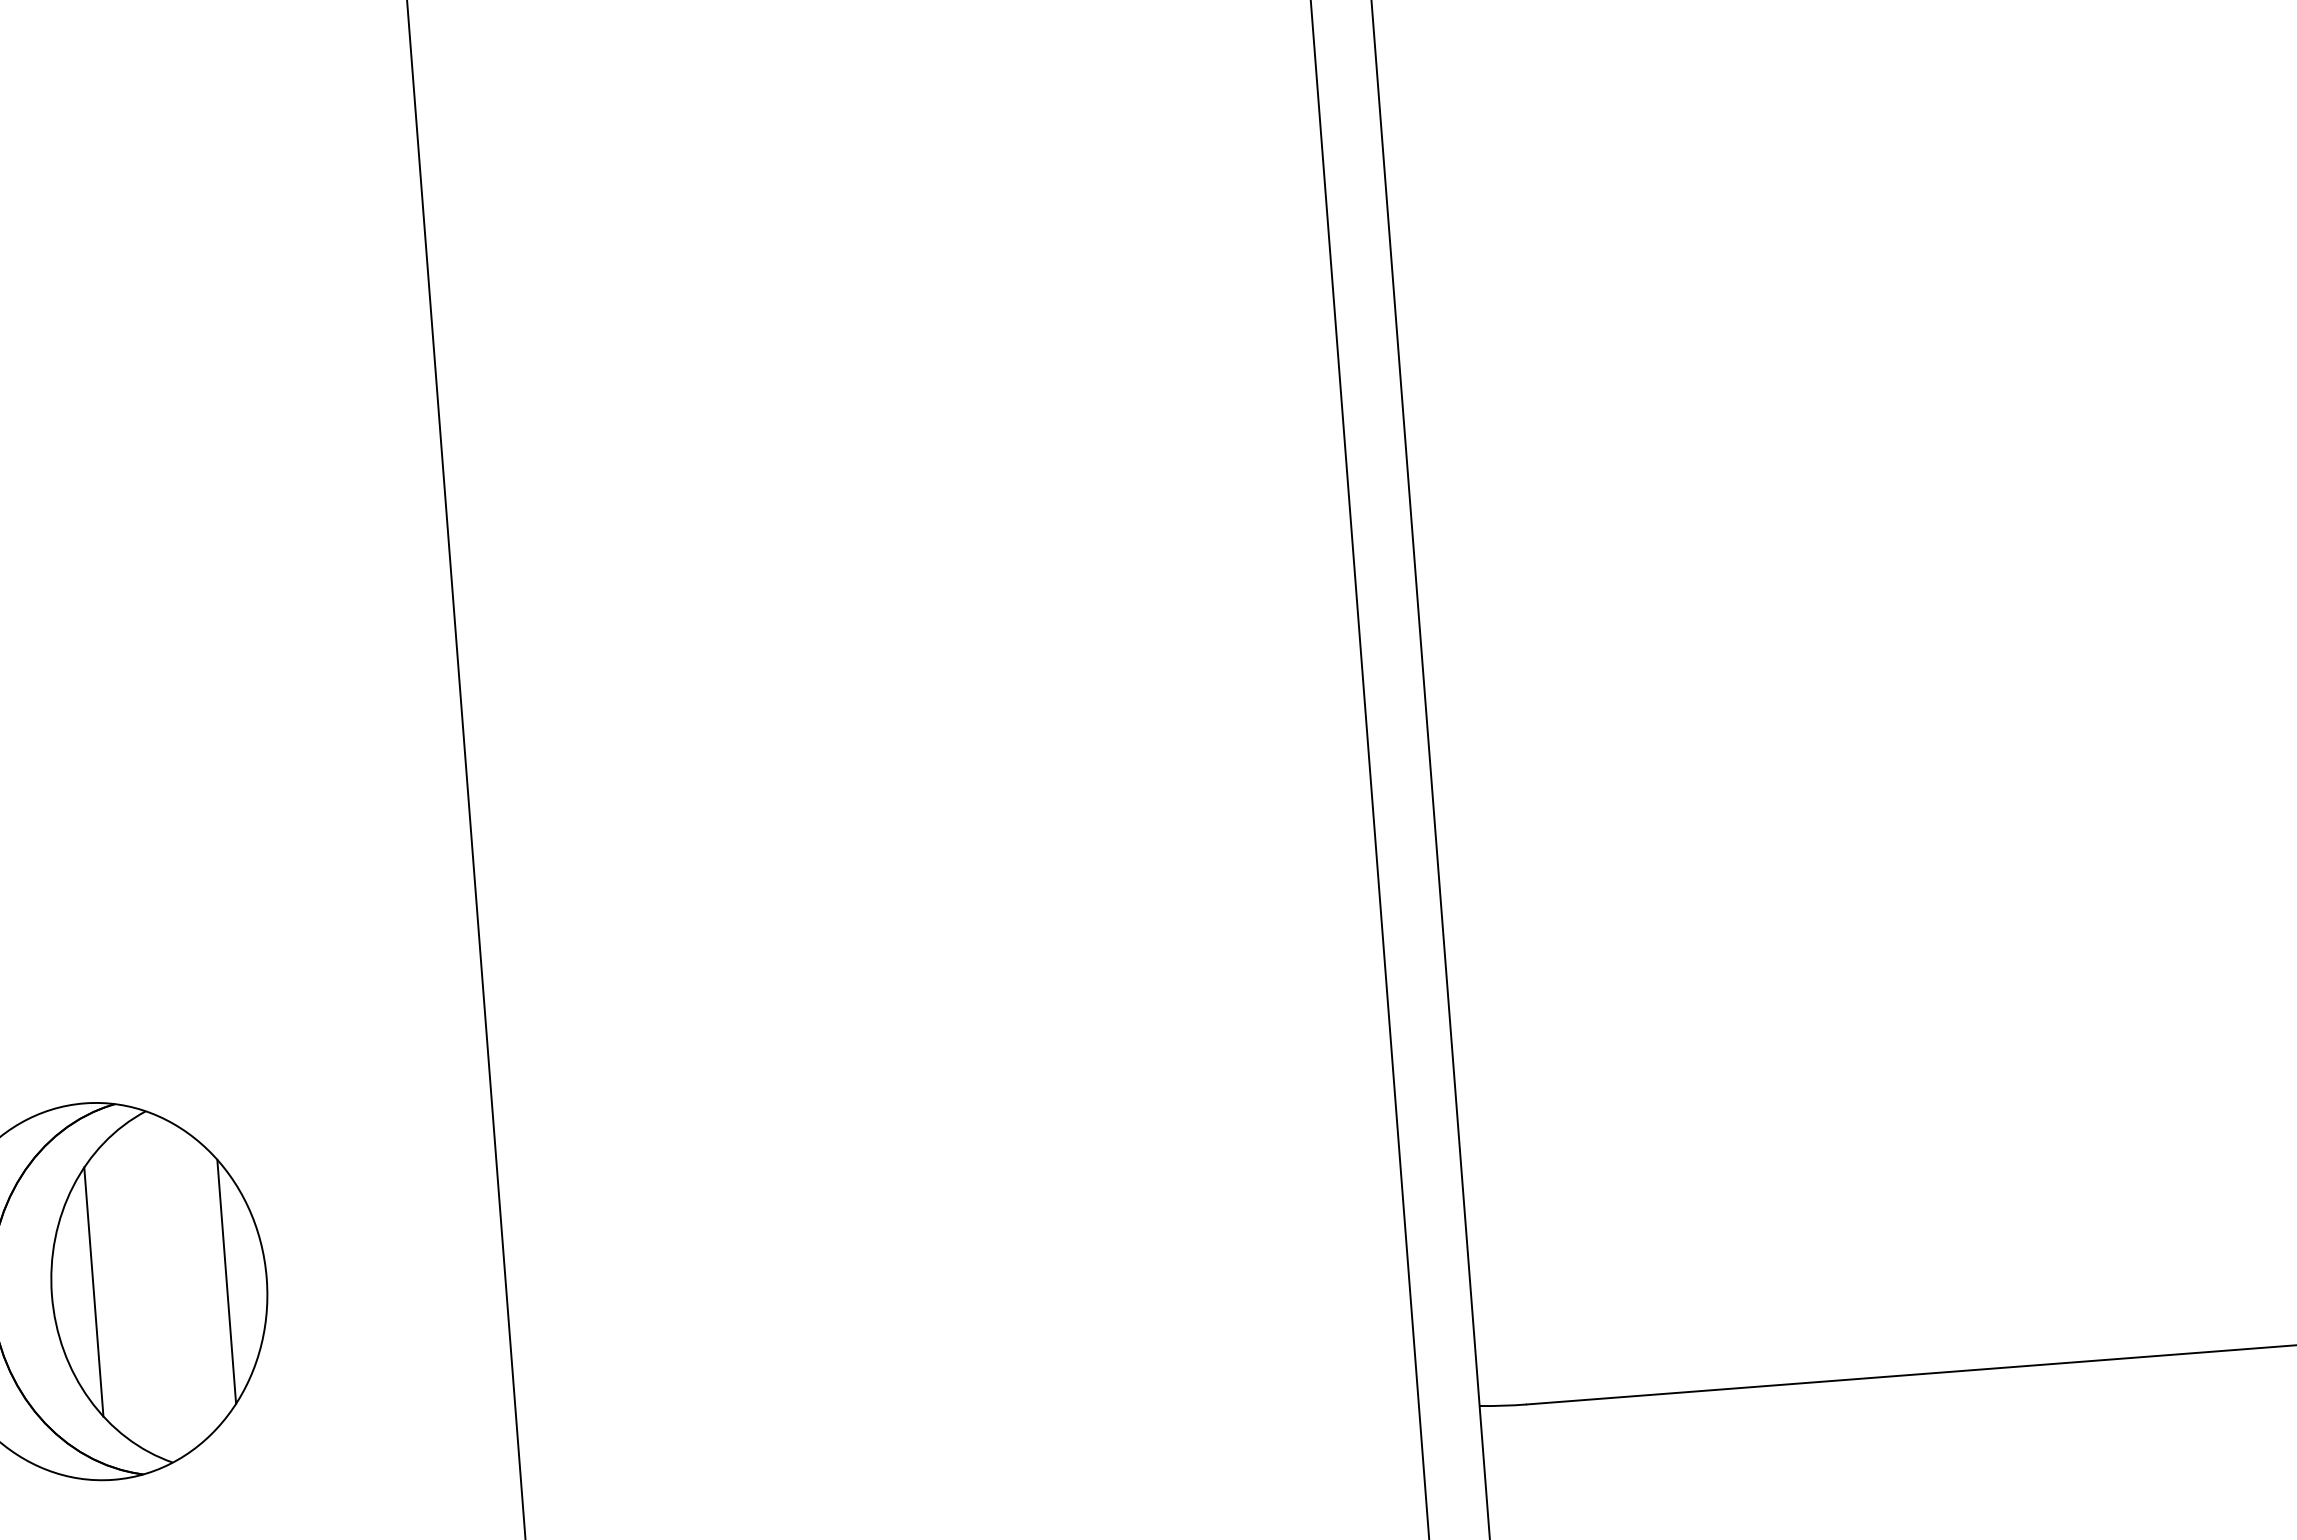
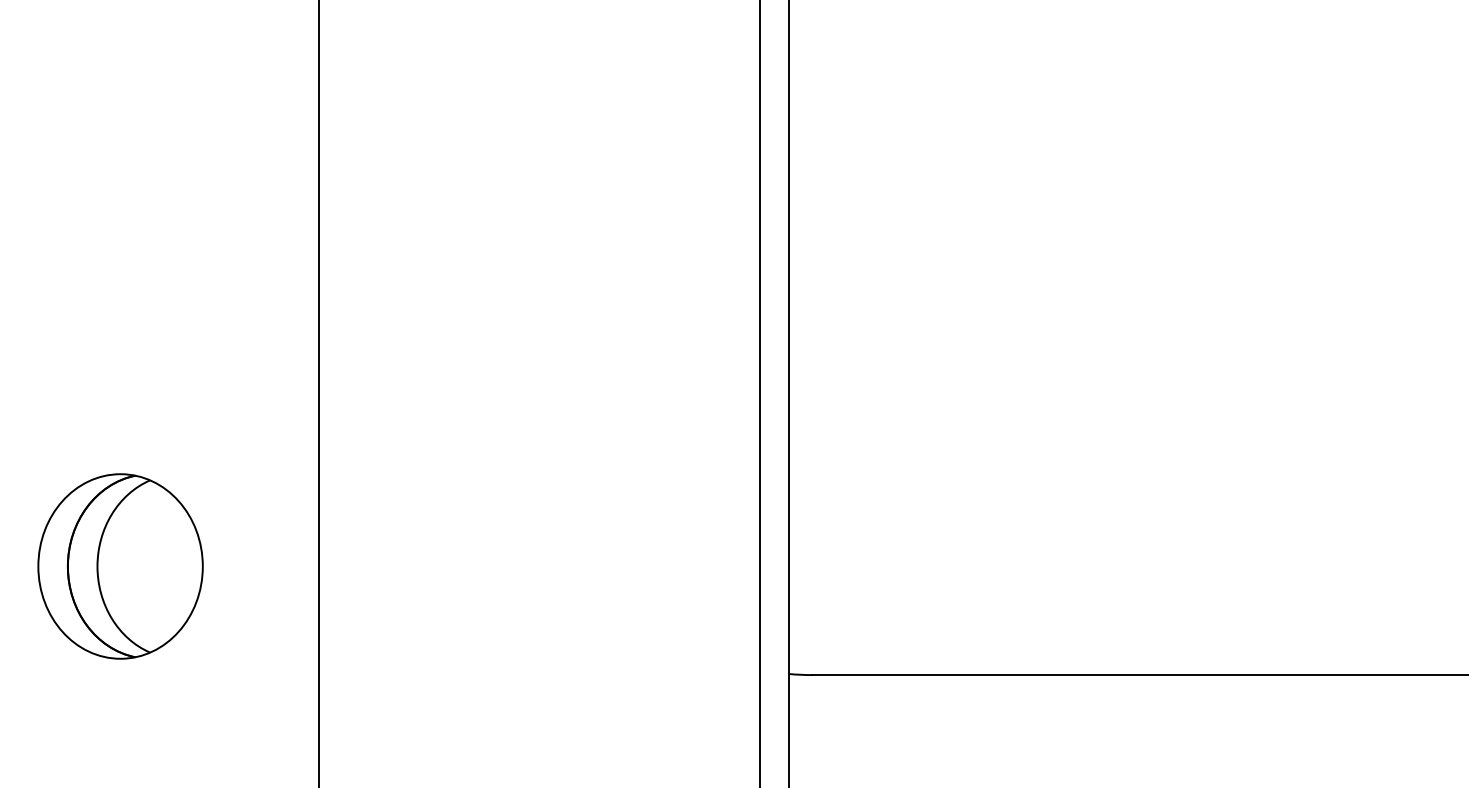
line: (227, 1281) -> (183, 566), removed
line: (94, 1291) -> (118, 566), removed

